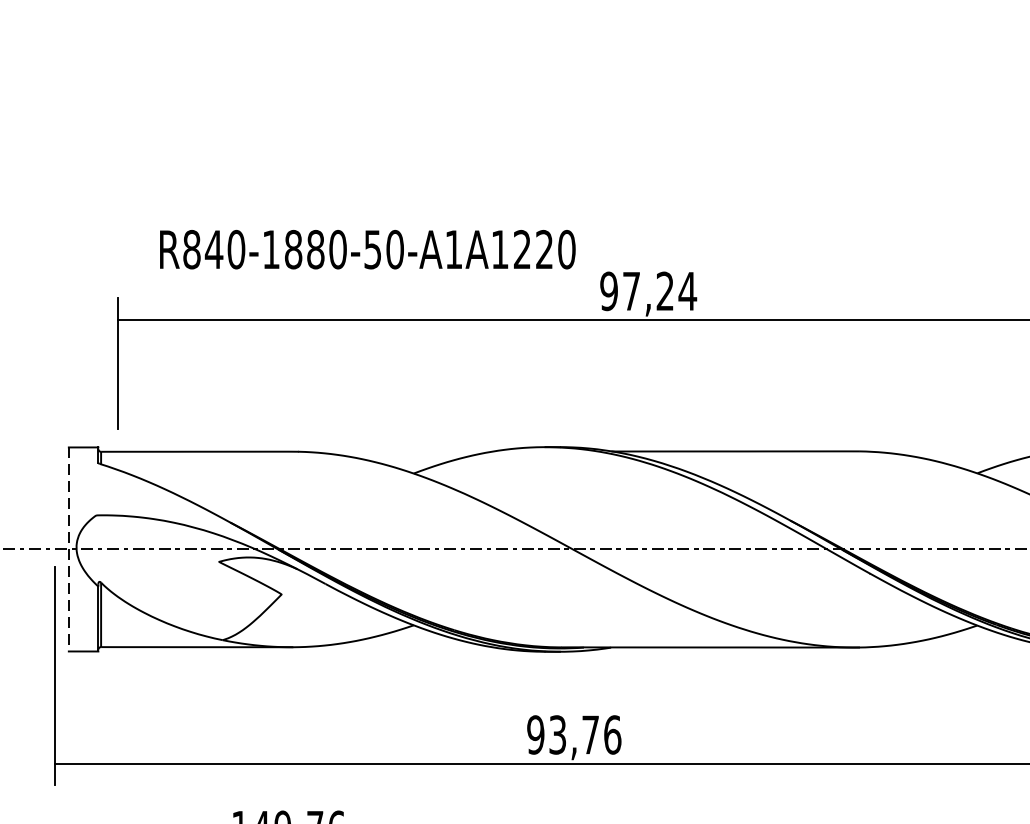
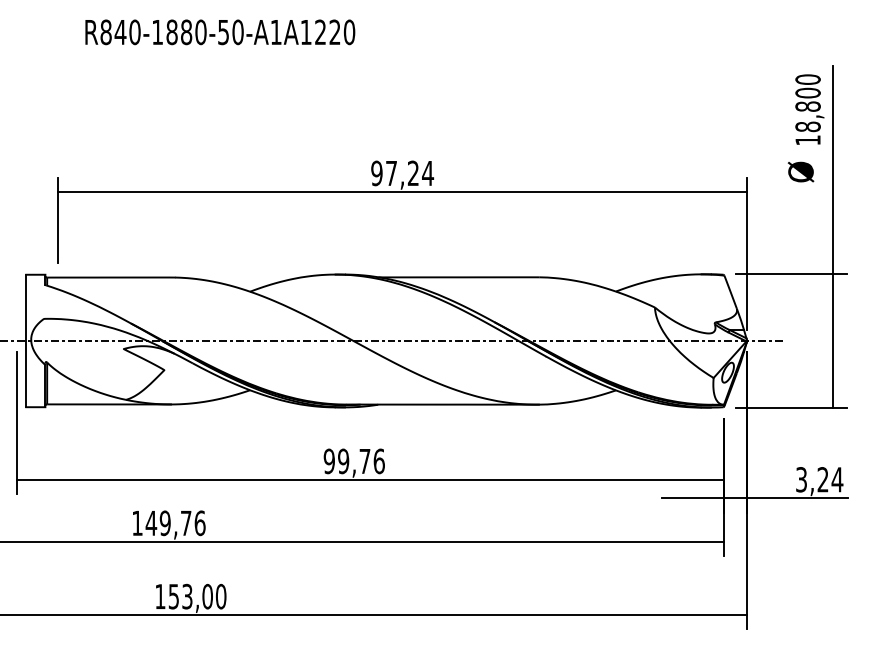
text: (368, 249) -> (220, 32), moved
line: (69, 550) -> (26, 341), dashed -> solid
text: (557, 733) -> (343, 460), 93,76 -> 99,76

